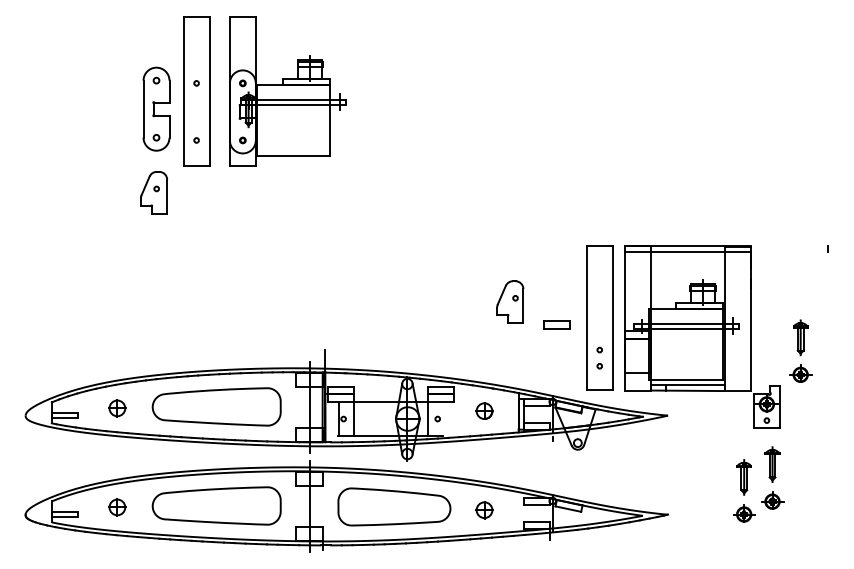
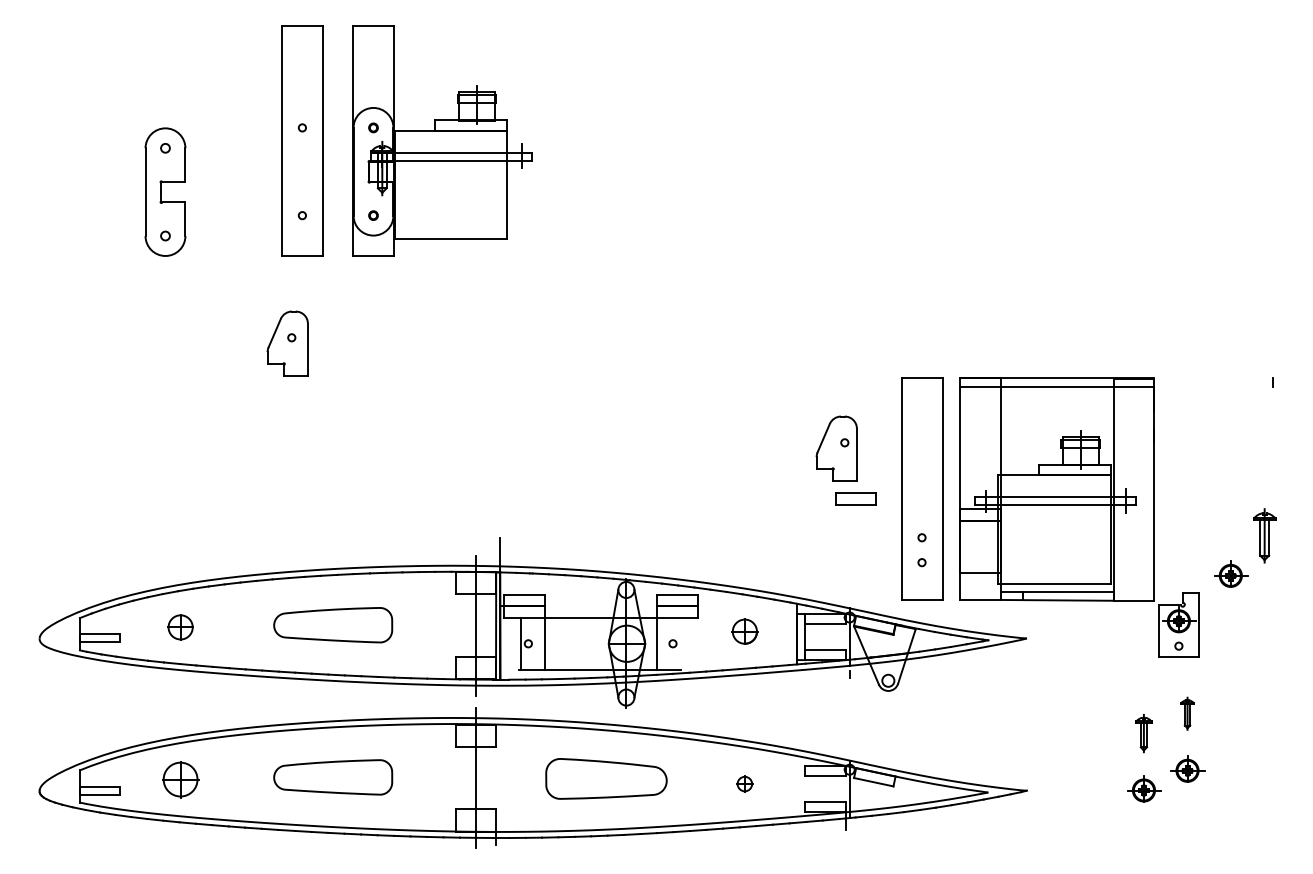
part: (156, 108) -> (165, 191), moved
part: (153, 192) -> (286, 343), moved
part: (510, 301) -> (837, 447), moved
part: (800, 337) -> (1264, 535), moved
part: (216, 406) -> (332, 624), size x0.6
part: (772, 464) -> (1187, 713), size x0.6
part: (743, 477) -> (1142, 733), size x0.7
part: (216, 505) -> (332, 776), size x0.6
part: (394, 506) -> (606, 778), size x0.7
part: (117, 507) -> (180, 779), size x1.4
part: (484, 510) -> (744, 784), size x0.6

